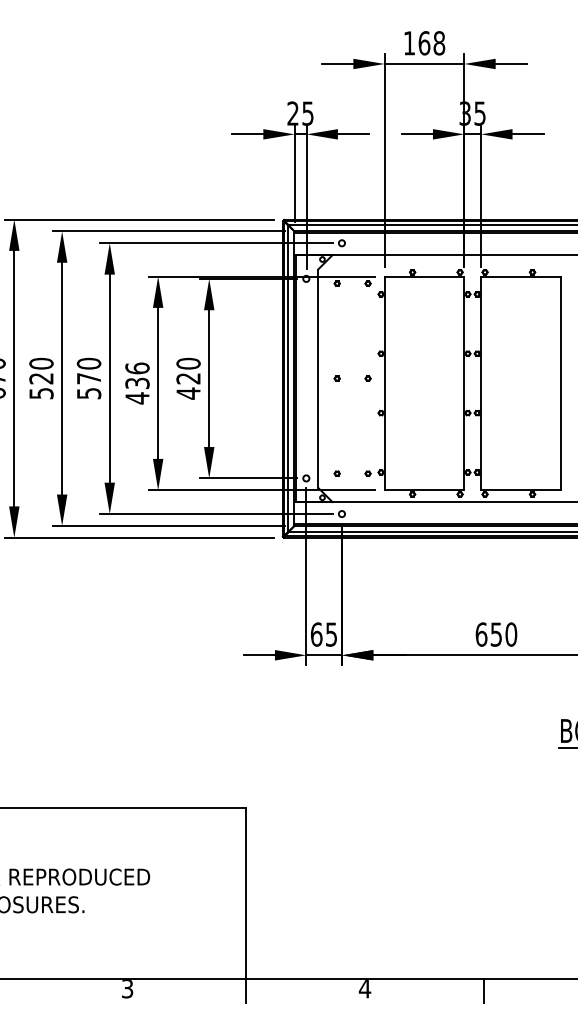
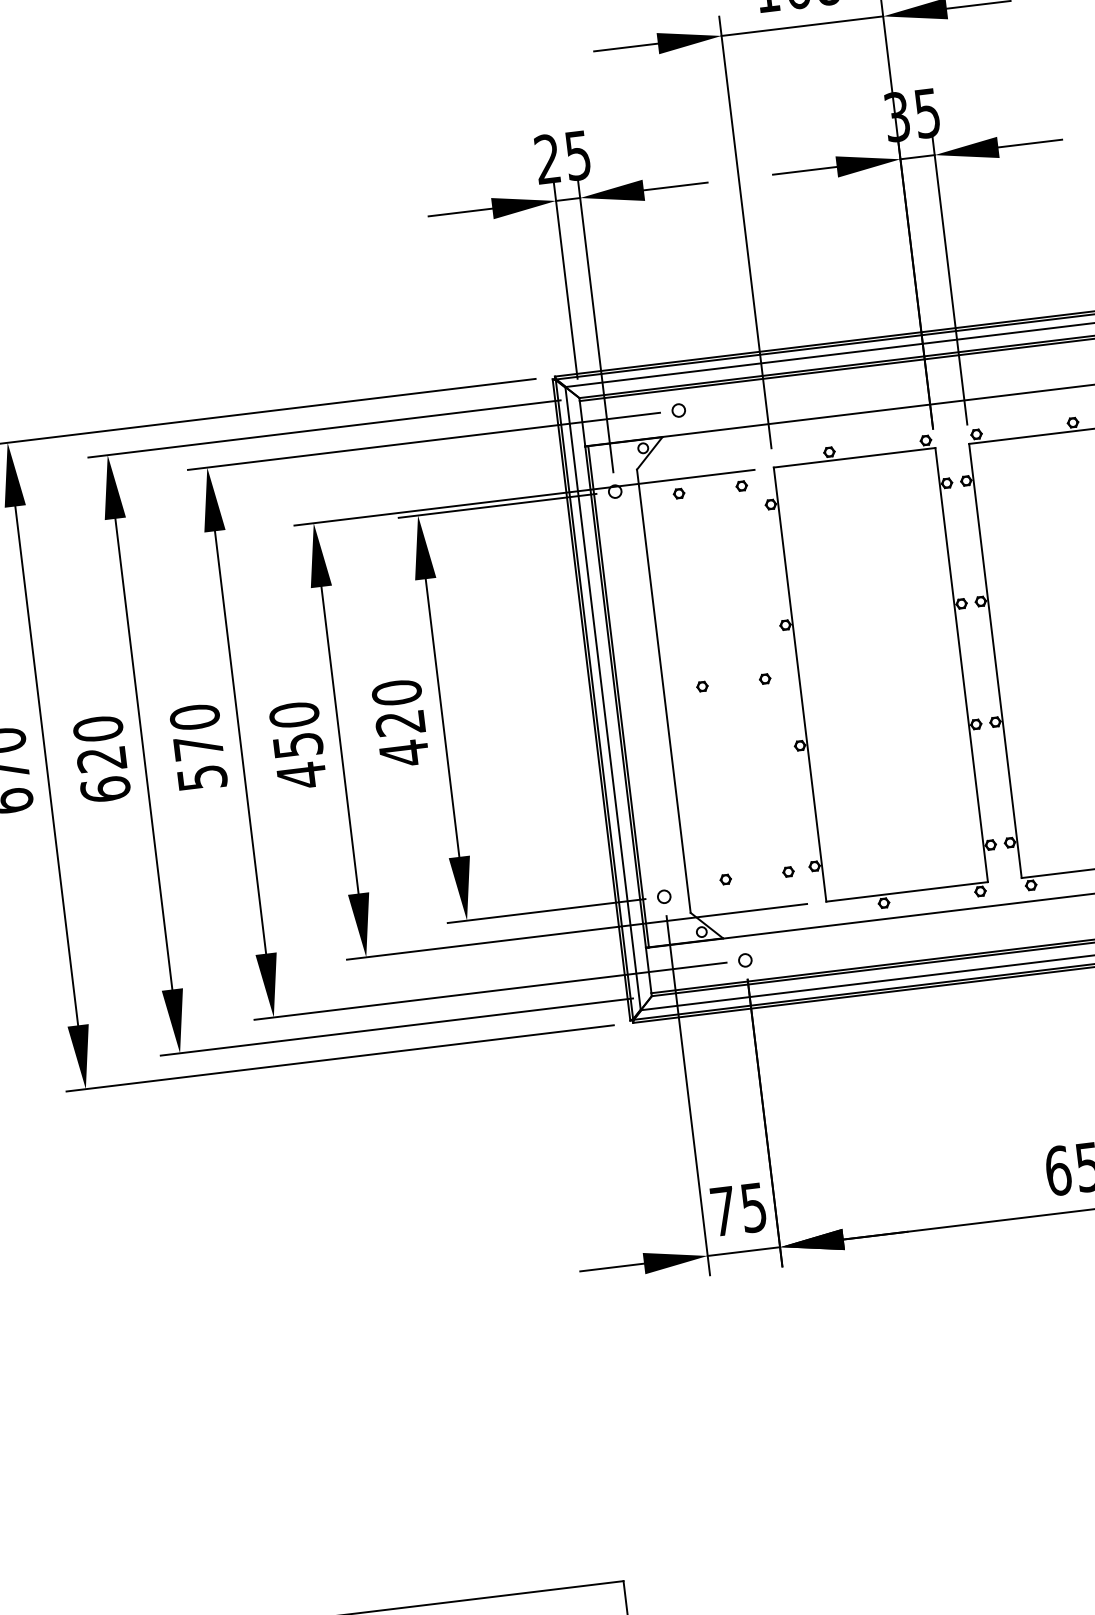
text: (137, 375) -> (296, 729), 436 -> 450
text: (41, 393) -> (105, 789), 520 -> 620
text: (316, 634) -> (723, 1211), 65 -> 75

